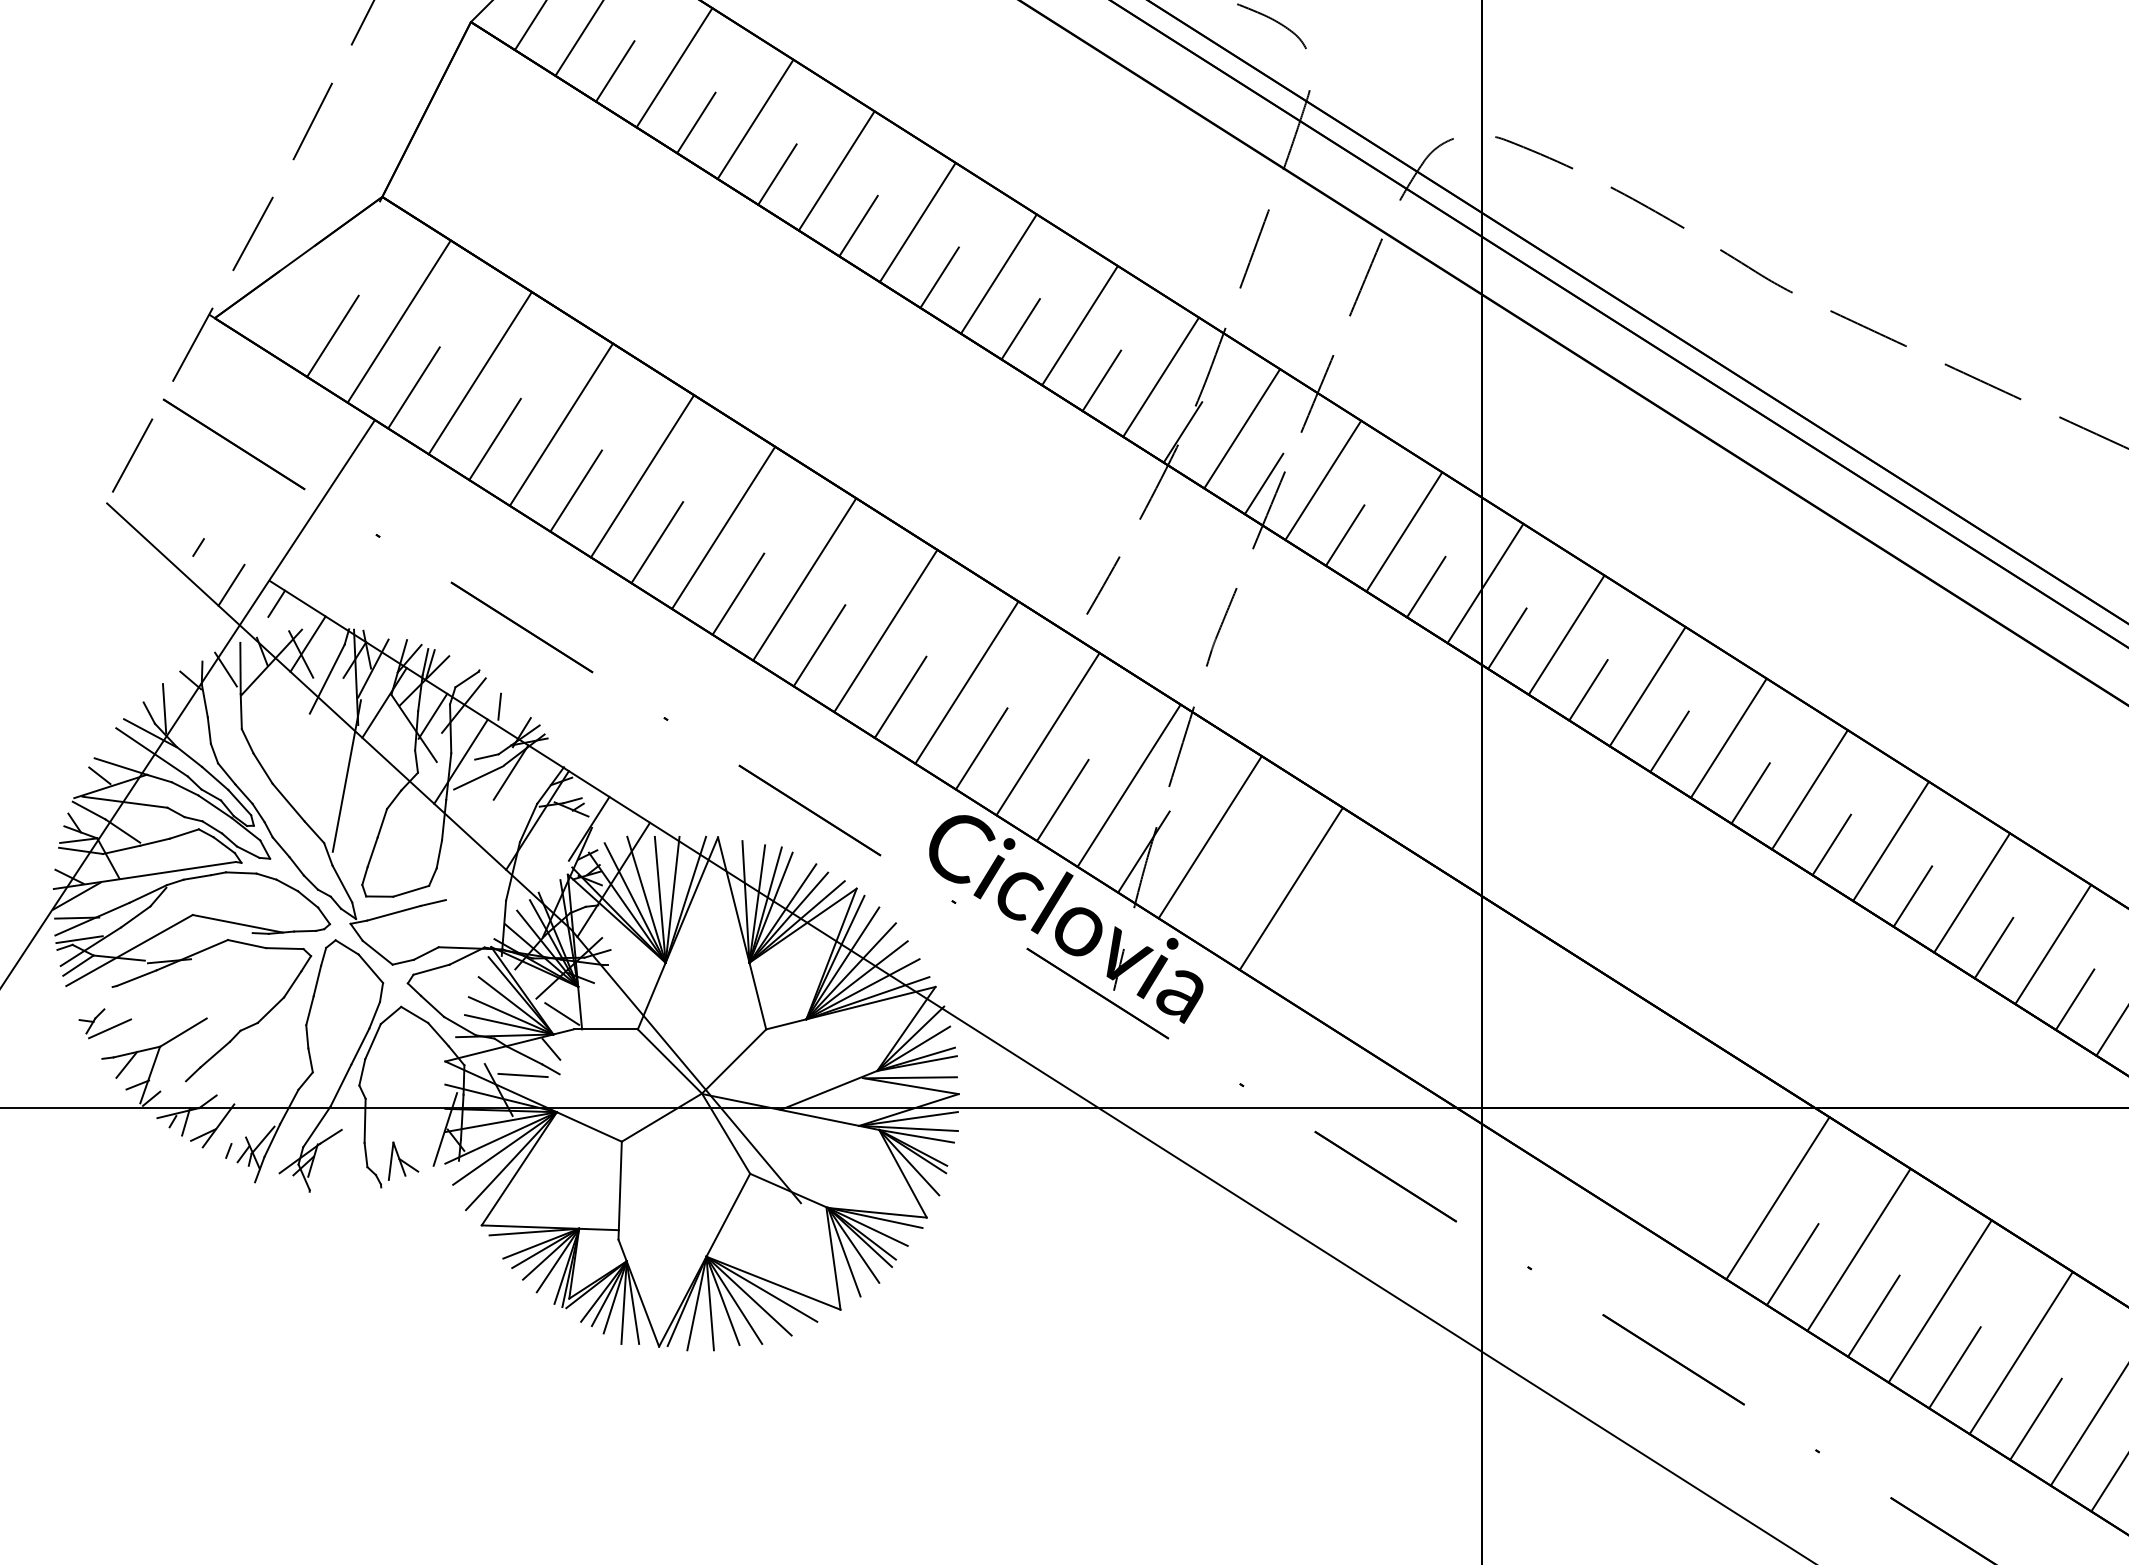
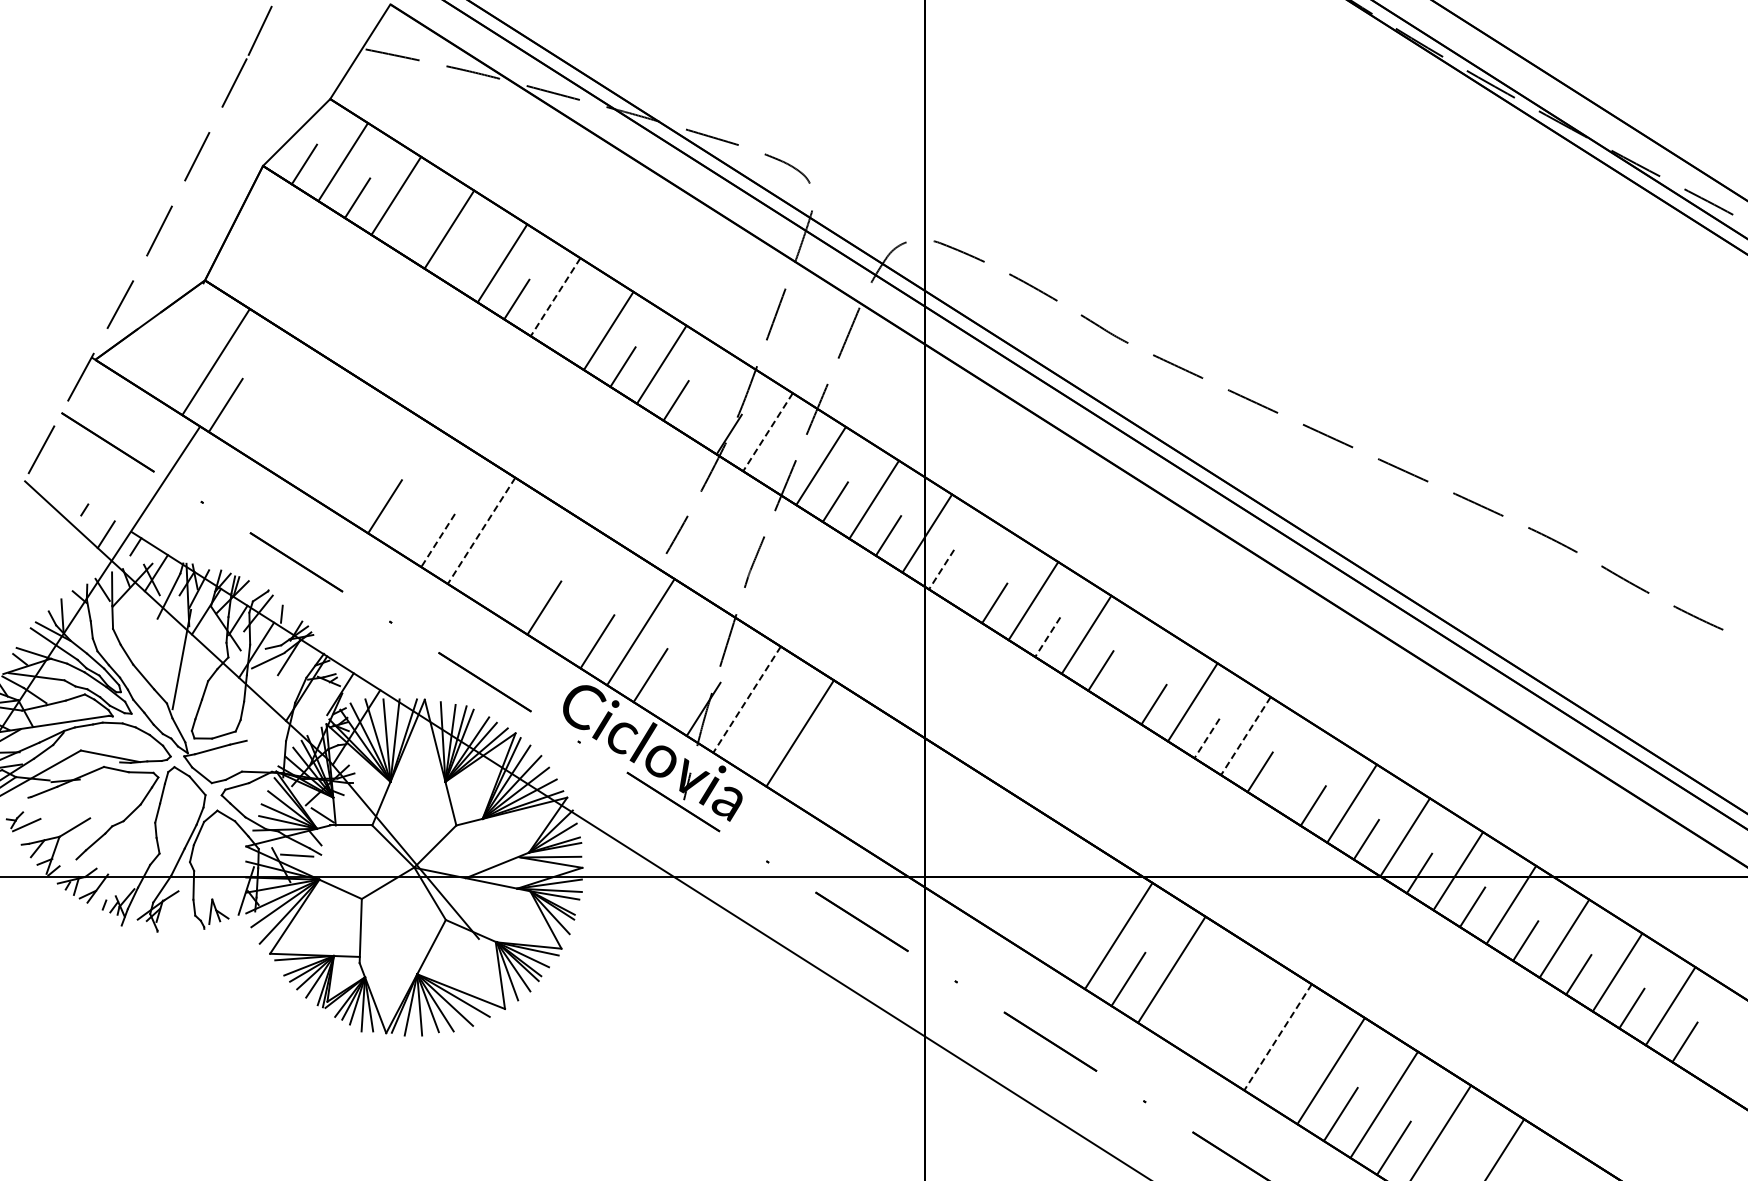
line: (696, 122) -> (410, 231), removed
line: (777, 174) -> (463, 265), removed
line: (917, 222) -> (555, 297), solid -> dashed
line: (939, 277) -> (569, 333), removed
line: (332, 336) -> (172, 371), removed
line: (479, 372) -> (268, 395), removed
line: (1160, 377) -> (714, 398), removed
line: (561, 424) -> (322, 429), removed
line: (1241, 429) -> (767, 432), solid -> dashed
line: (494, 438) -> (278, 438), removed
line: (642, 476) -> (375, 463), removed
line: (1262, 484) -> (781, 468), removed
line: (575, 490) -> (331, 472), removed
line: (723, 528) -> (428, 497), removed
line: (804, 578) -> (481, 530), solid -> dashed
line: (737, 594) -> (437, 540), solid -> dashed
line: (885, 630) -> (534, 564), removed
line: (1566, 635) -> (980, 567), removed
line: (1507, 639) -> (941, 570), solid -> dashed
line: (819, 644) -> (491, 573), removed
line: (966, 682) -> (587, 598), removed
line: (1669, 742) -> (1047, 637), solid -> dashed
line: (1128, 785) -> (693, 665), removed
line: (1809, 789) -> (1139, 668), removed
line: (1210, 836) -> (747, 699), solid -> dashed
line: (1971, 893) -> (1245, 736), solid -> dashed
line: (1911, 896) -> (1206, 738), solid -> dashed
line: (2052, 943) -> (1298, 769), removed
line: (1939, 1301) -> (1224, 1003), removed
line: (1873, 1315) -> (1181, 1012), removed
line: (2021, 1353) -> (1278, 1037), solid -> dashed
line: (1954, 1367) -> (1234, 1046), removed
line: (2035, 1418) -> (1287, 1080), removed

